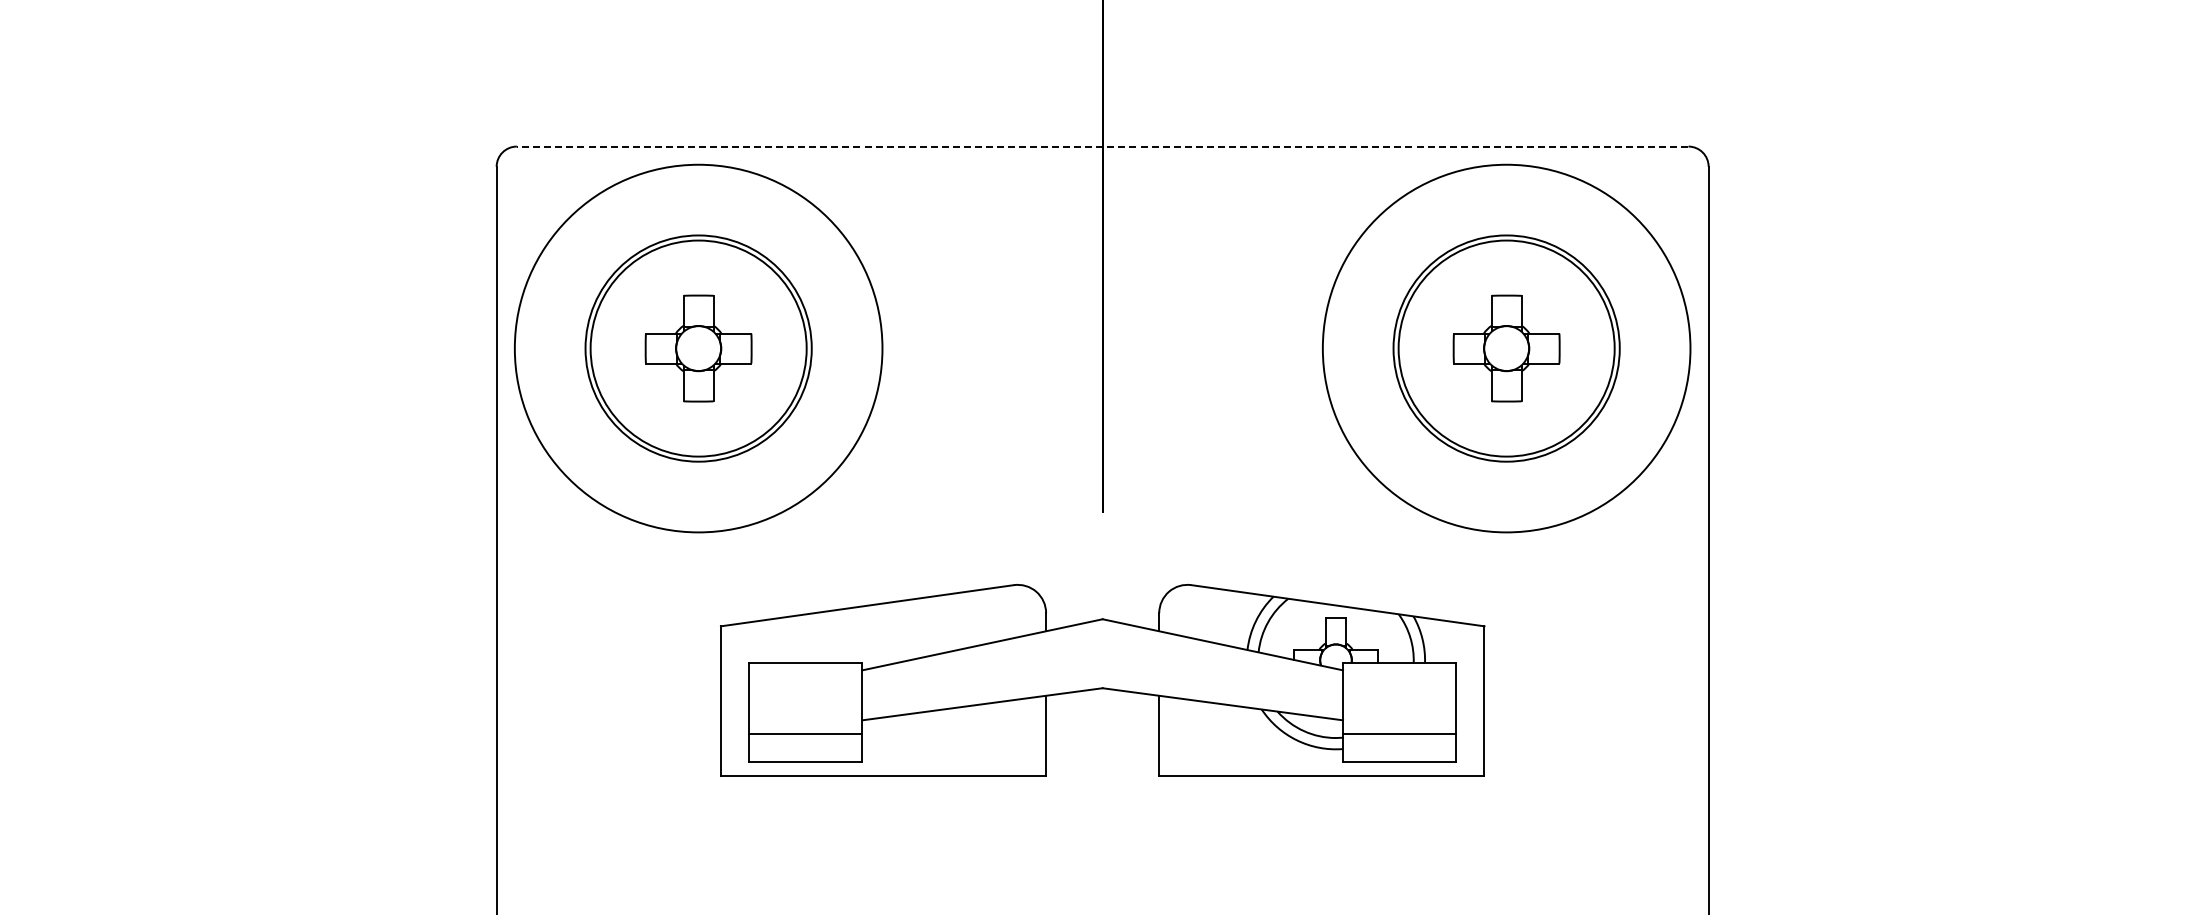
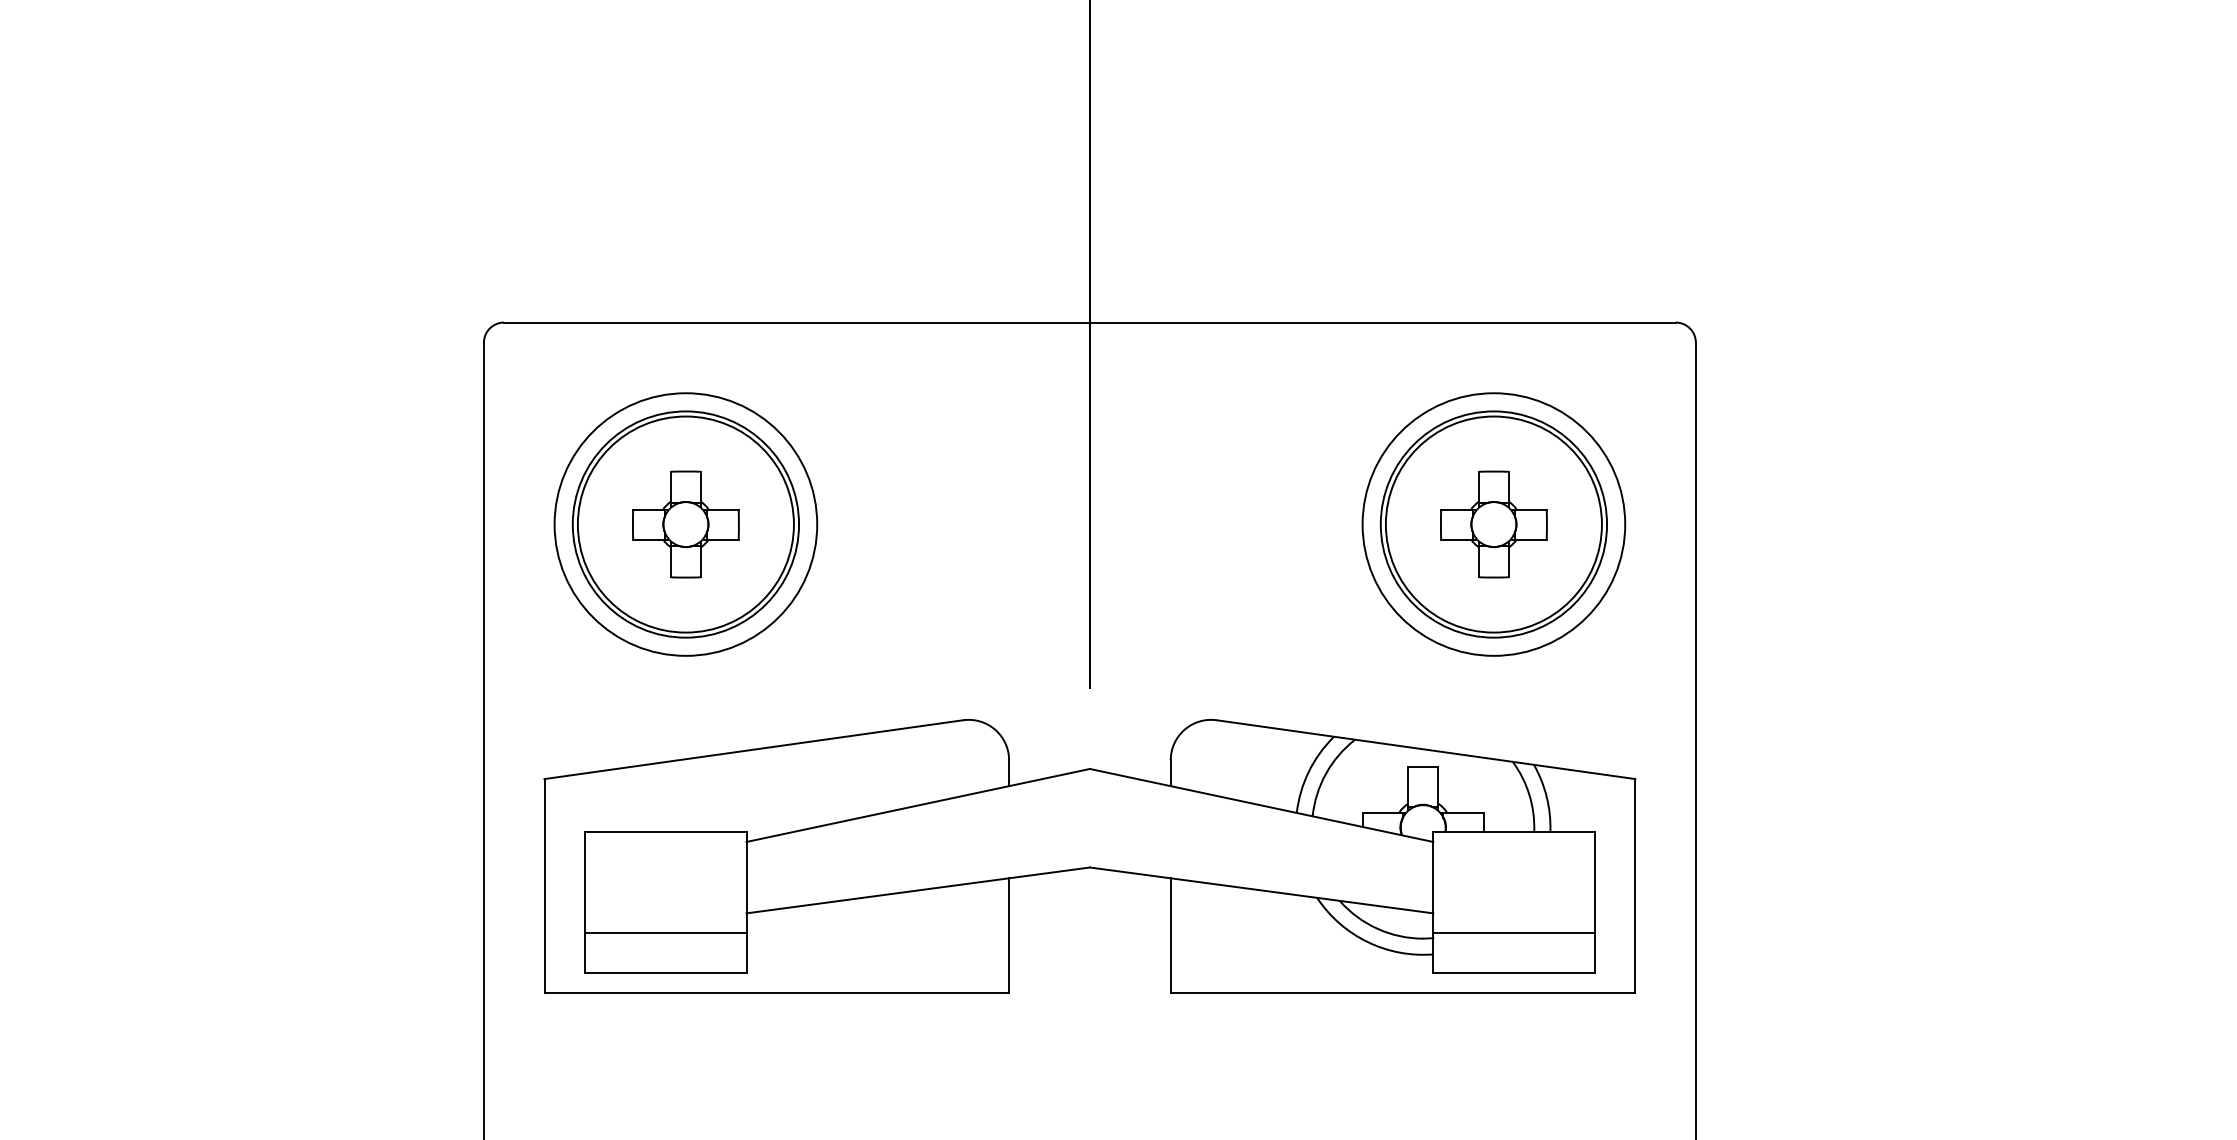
line: (1102, 146) -> (1089, 322), dashed -> solid
circle: (698, 348) -> (685, 524), size x0.71
circle: (1506, 348) -> (1493, 524), size x0.71
part: (1102, 680) -> (1089, 856), size x1.43

